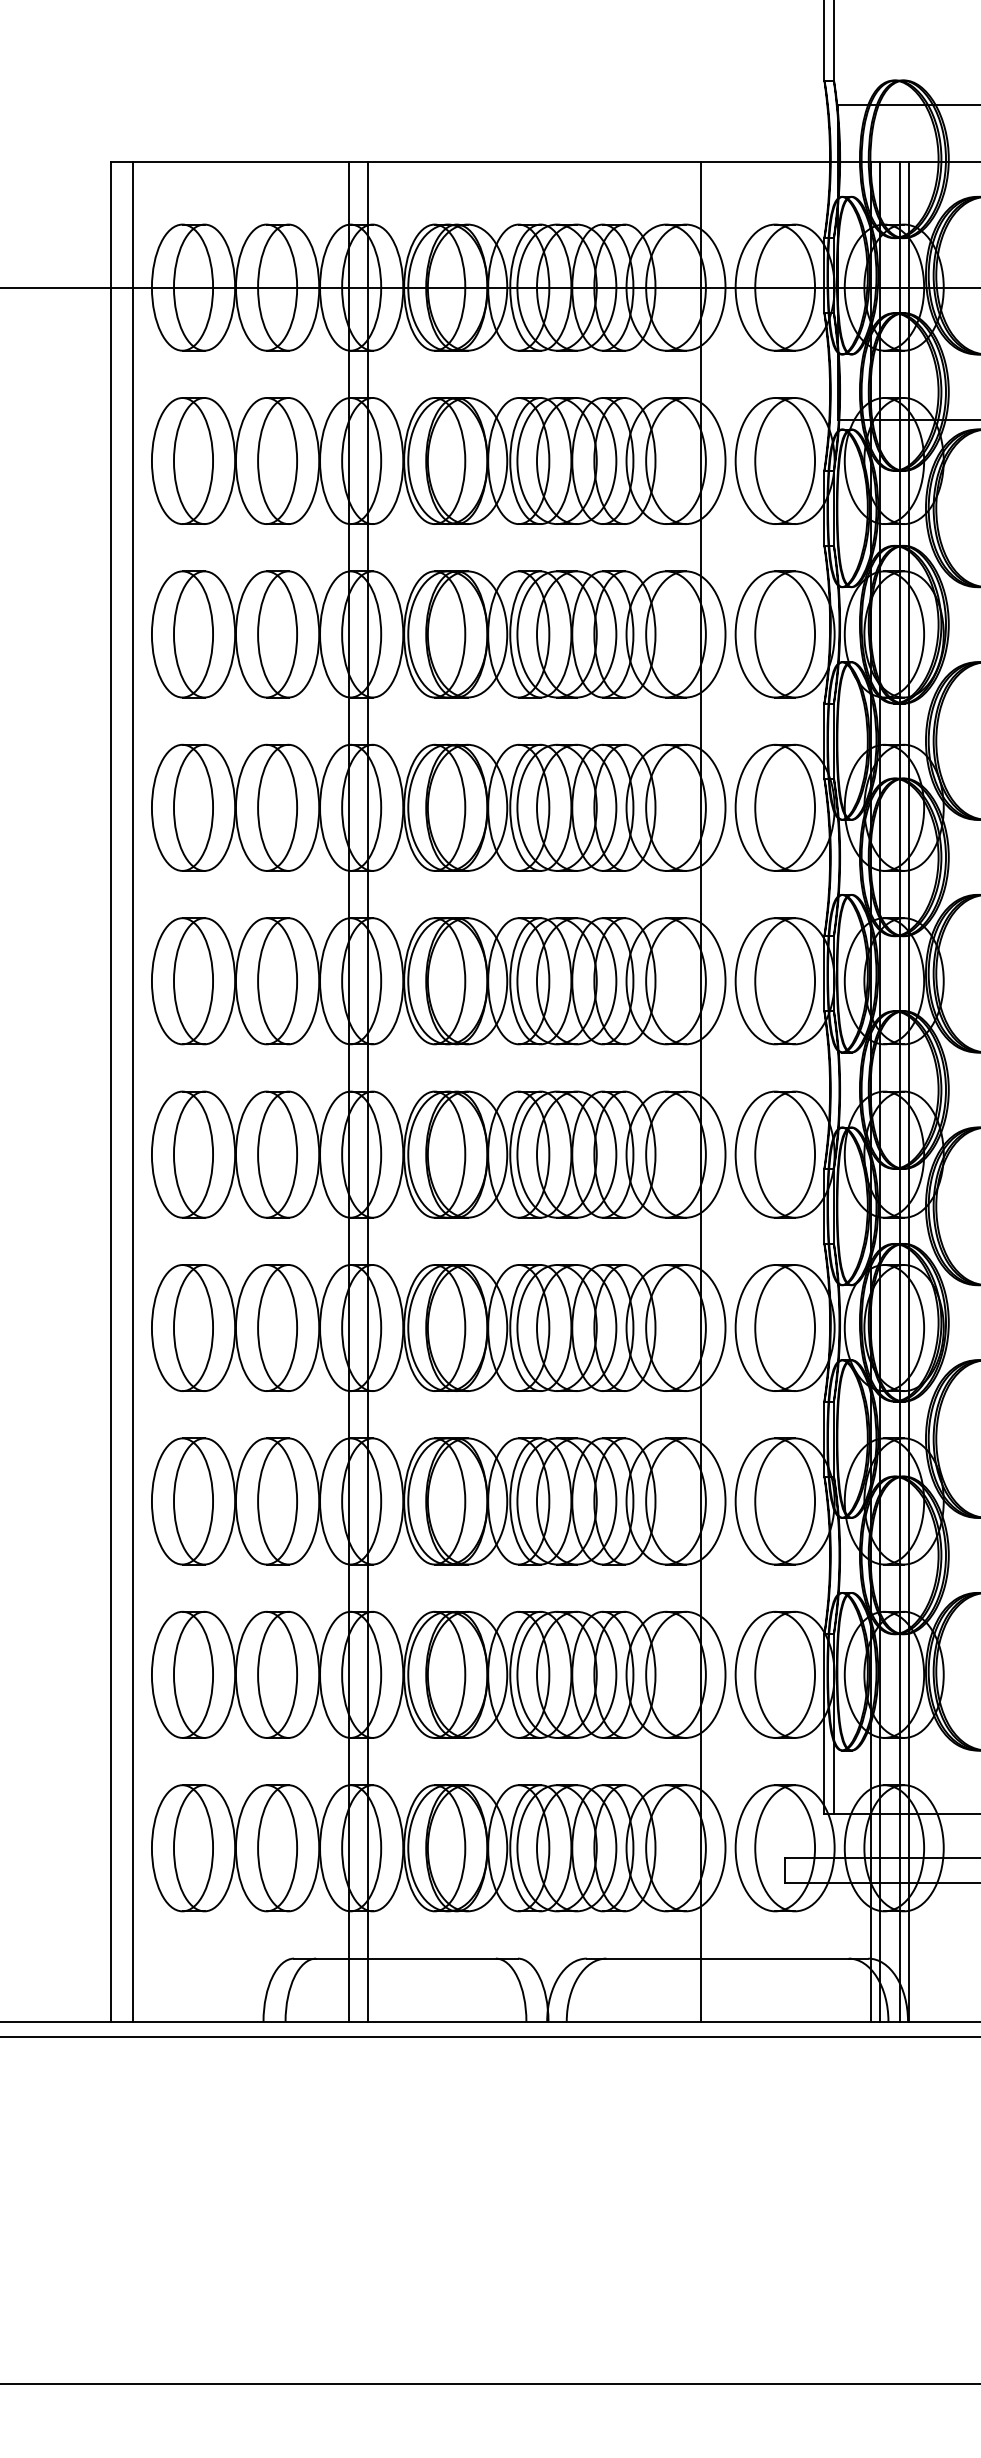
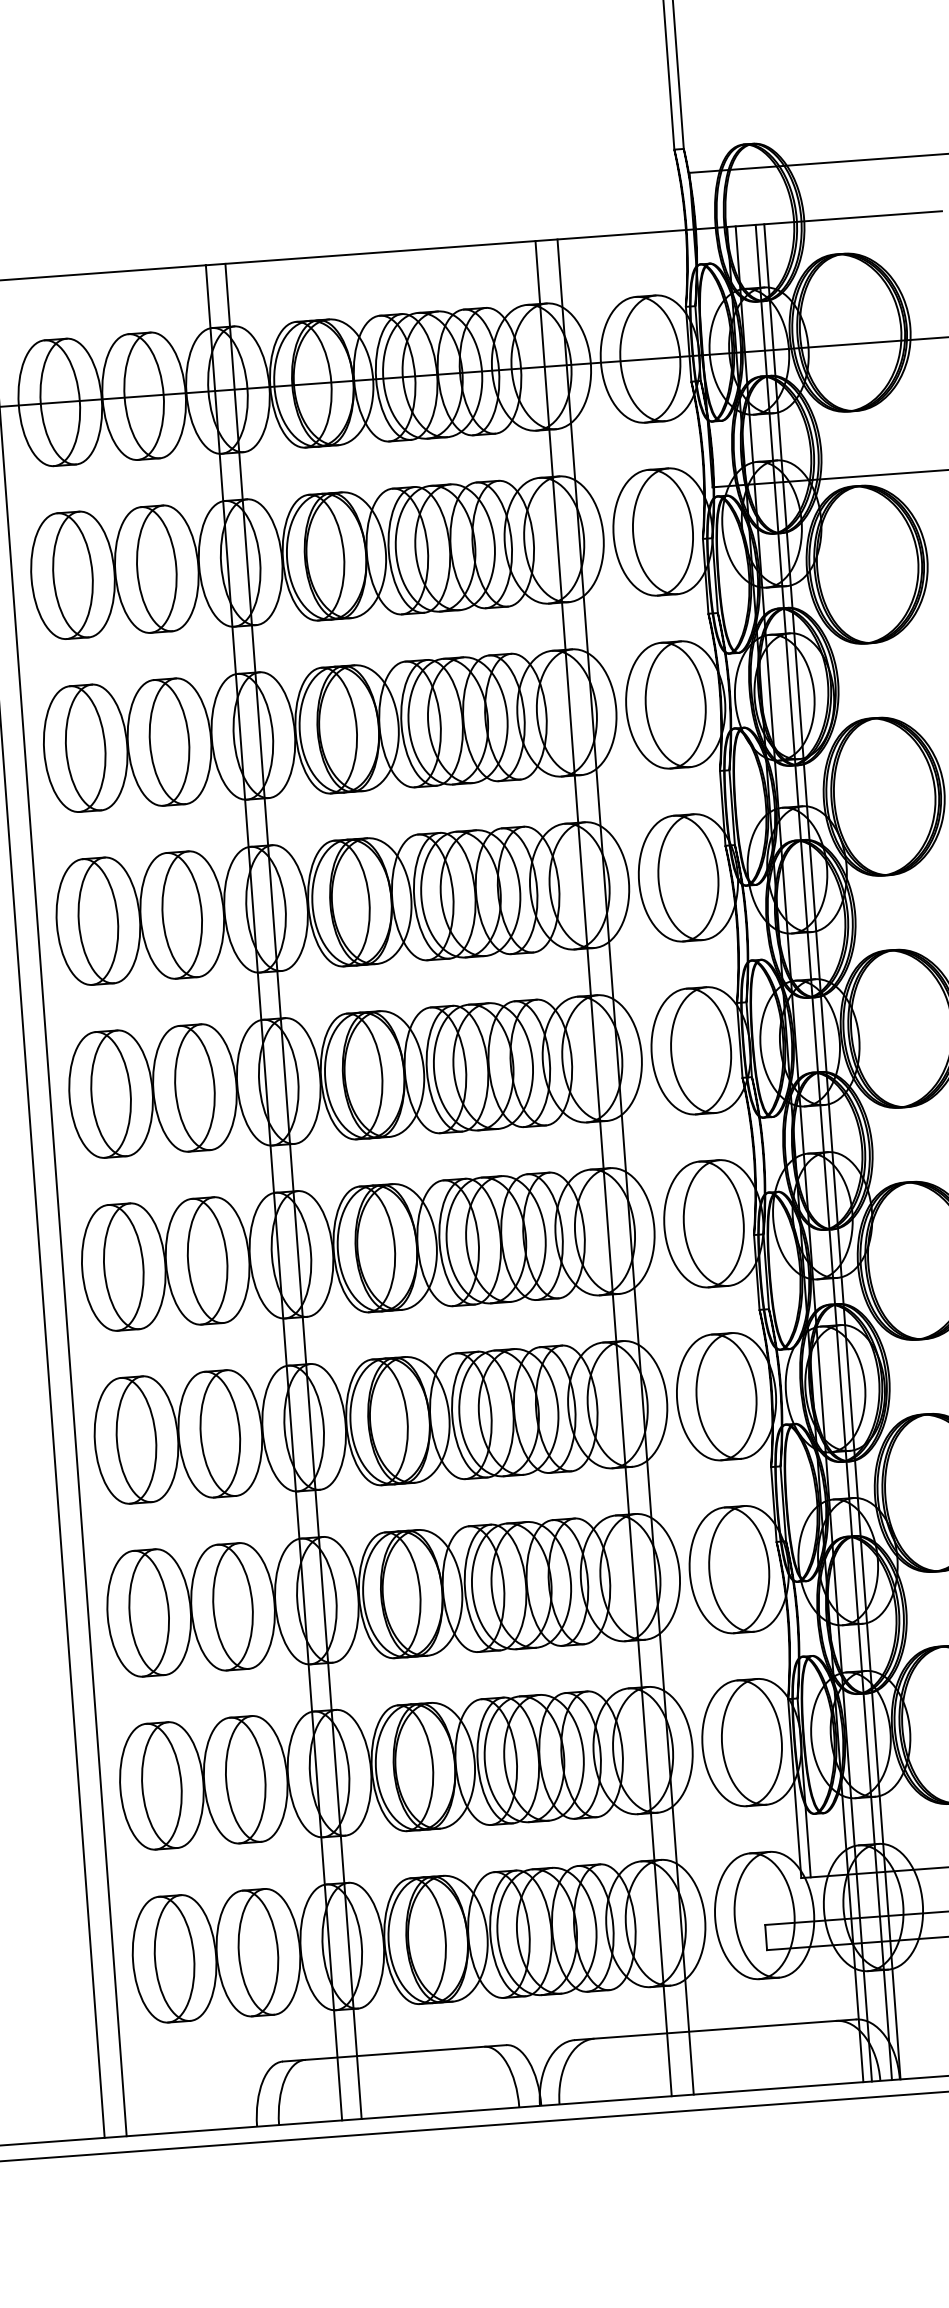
line: (679, 1091) -> (603, 1168), added

